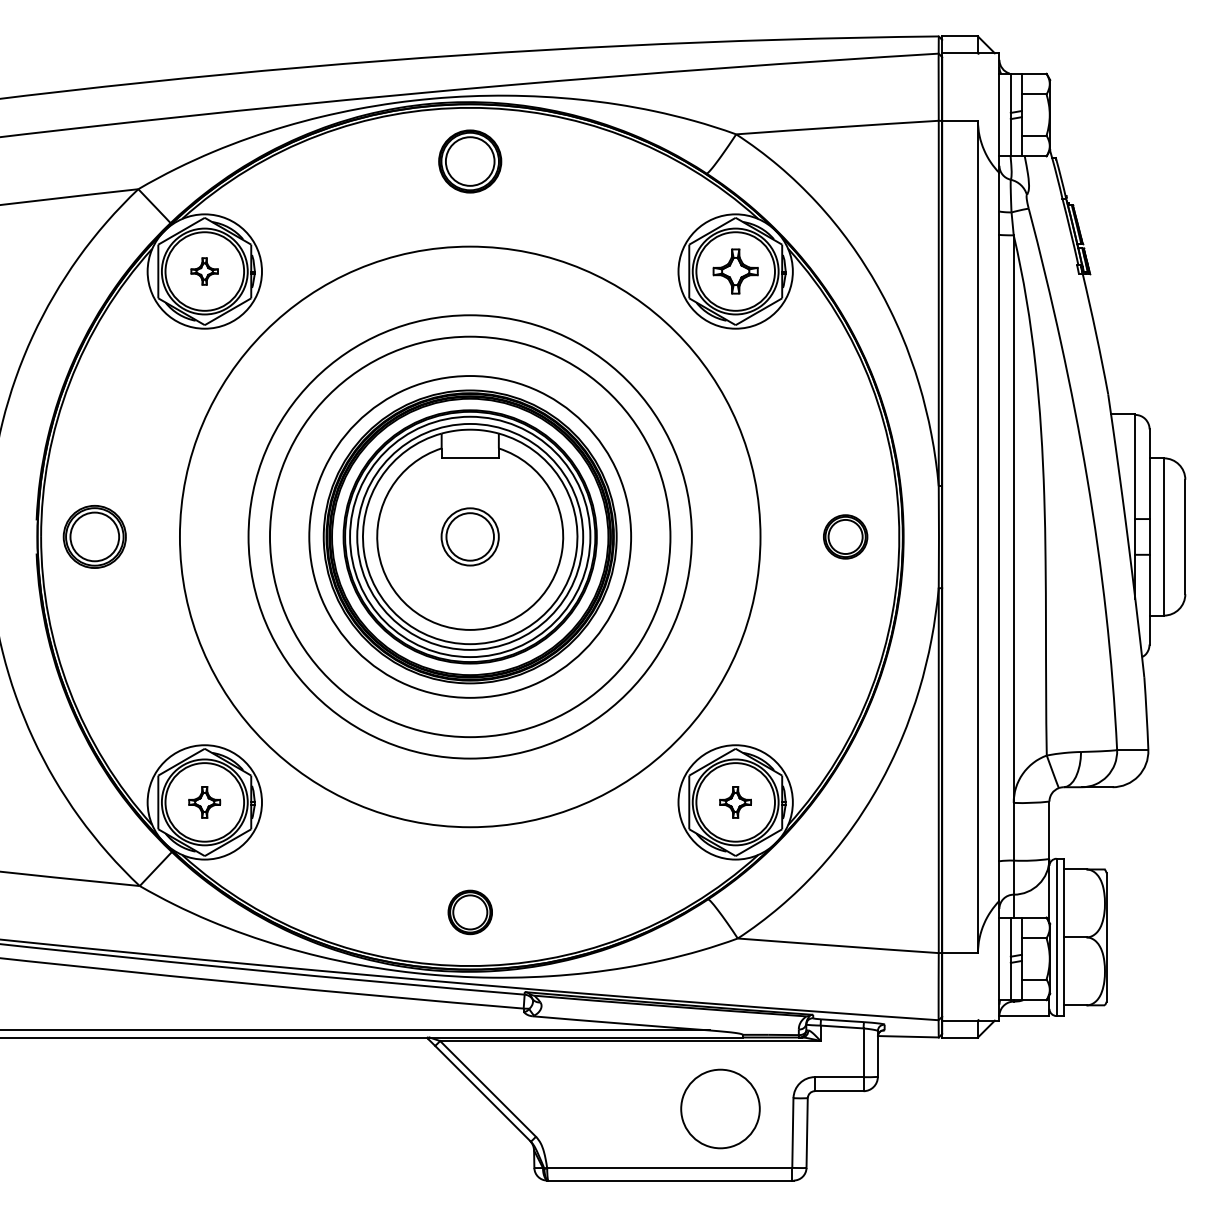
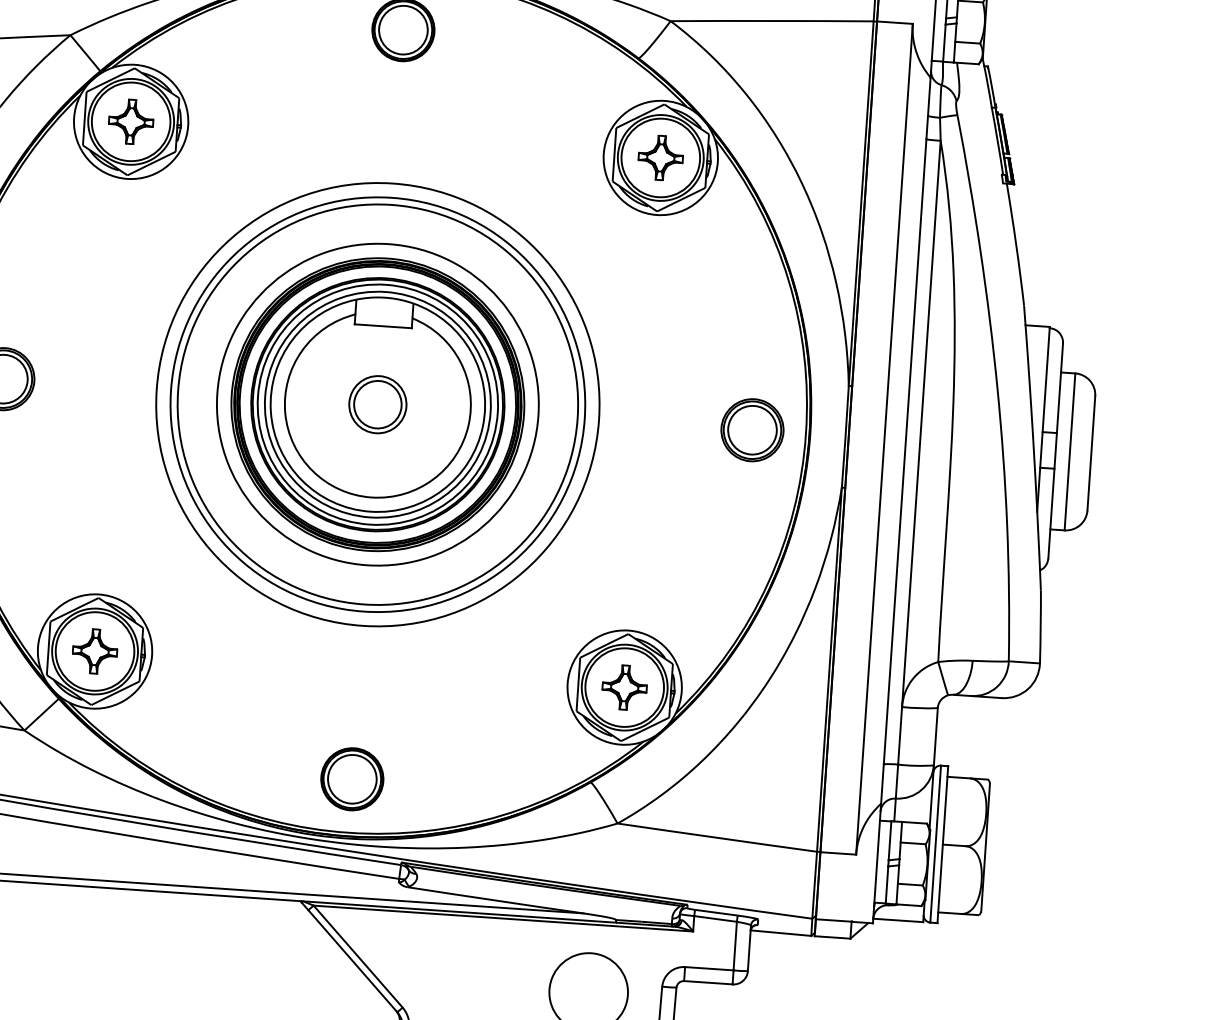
part: (204, 271) -> (130, 121), size x1.67
circle: (469, 536) -> (377, 404), size x0.71
part: (845, 536) -> (752, 429), size x1.43
part: (204, 802) -> (94, 651), size x1.43
part: (735, 802) -> (624, 687), size x1.43
part: (470, 912) -> (352, 779), size x1.43

